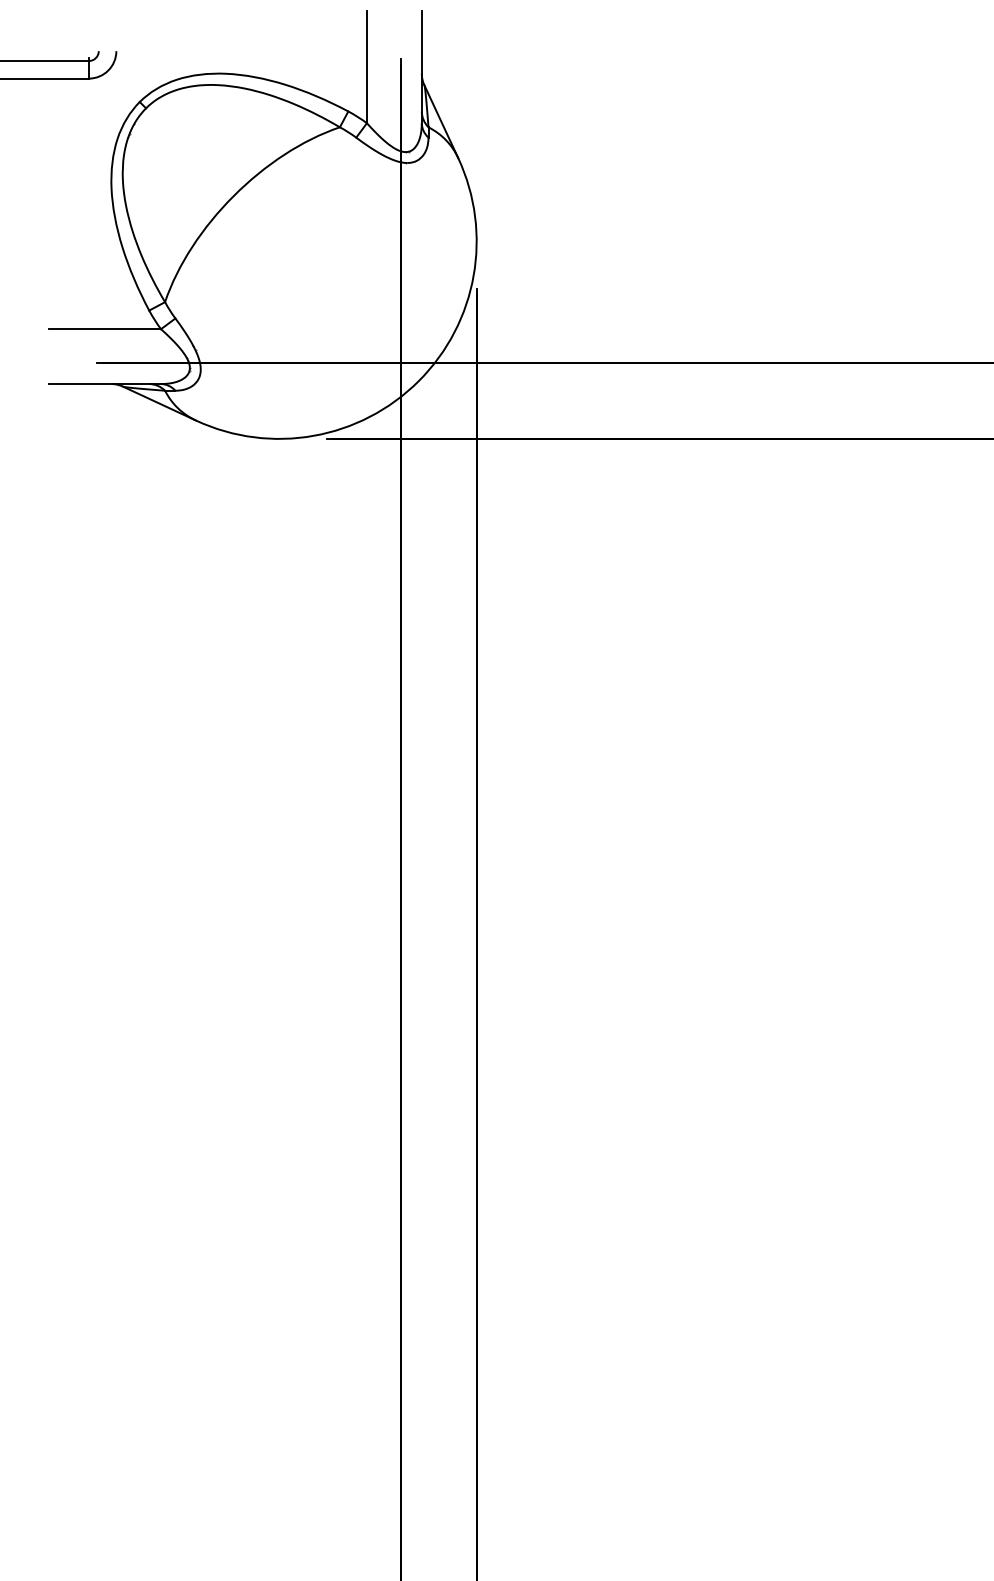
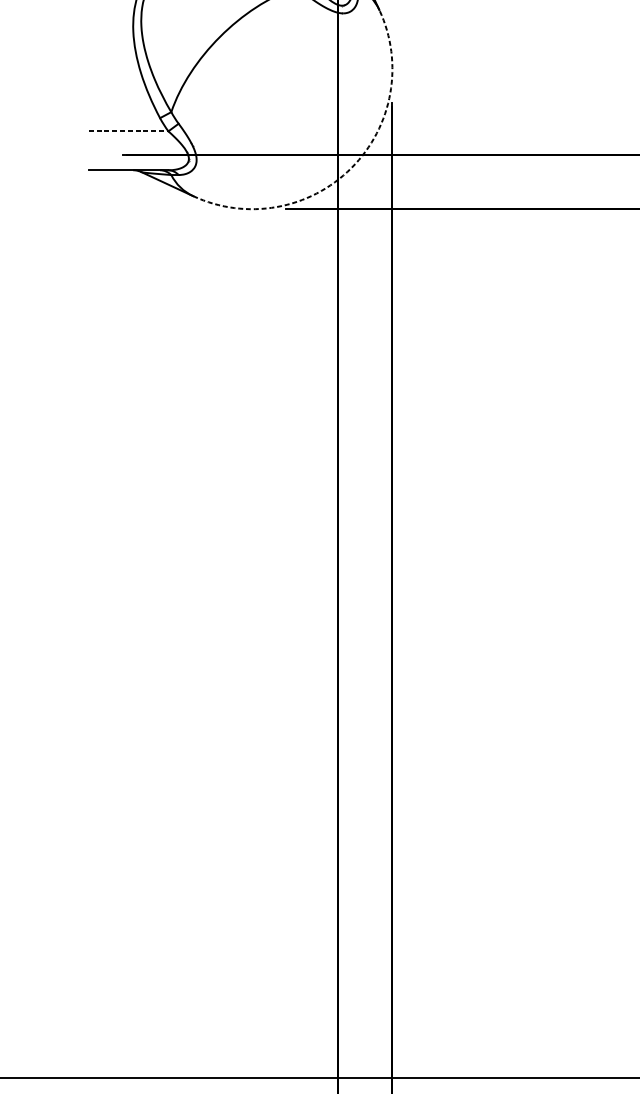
line: (105, 329) -> (129, 131), solid -> dashed
arc: (418, 381) -> (351, 168), solid -> dashed

